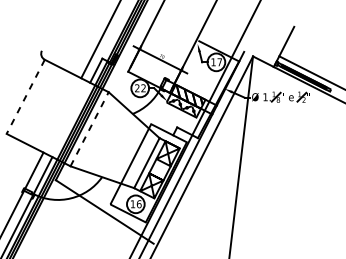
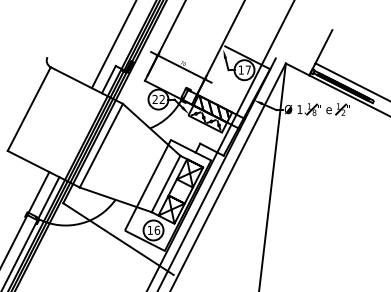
line: (25, 97) -> (29, 109), dashed -> solid
line: (89, 129) -> (101, 145), dashed -> solid

